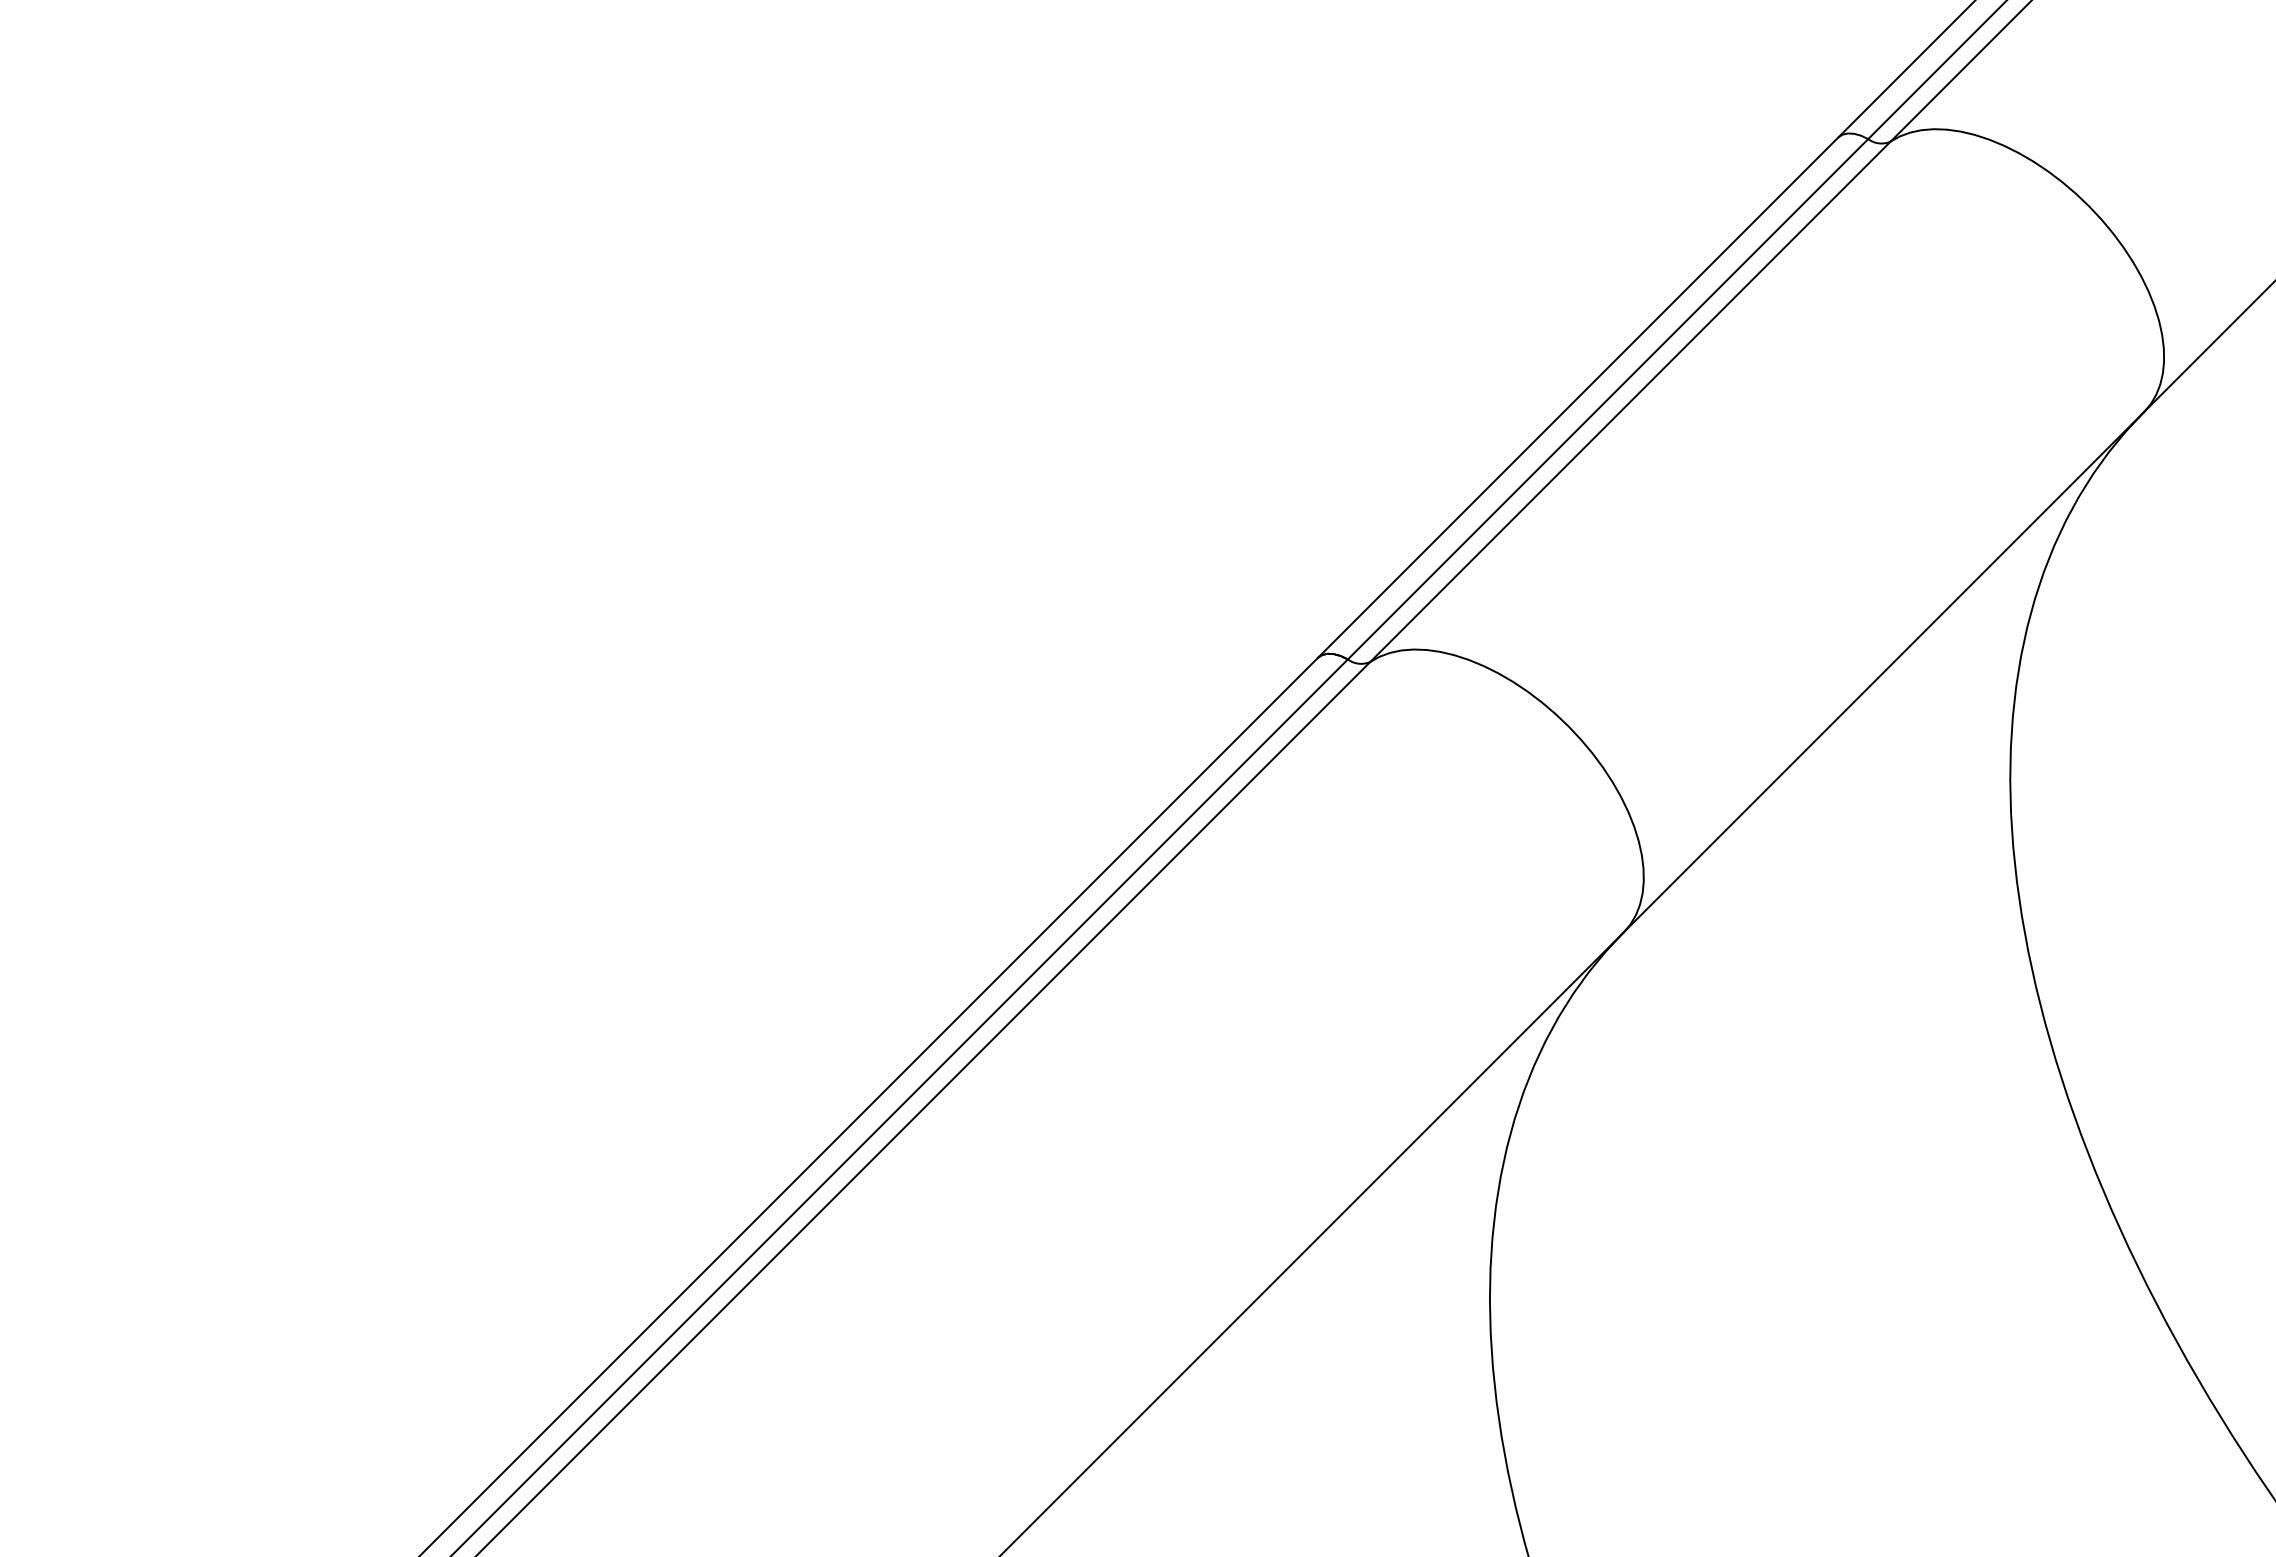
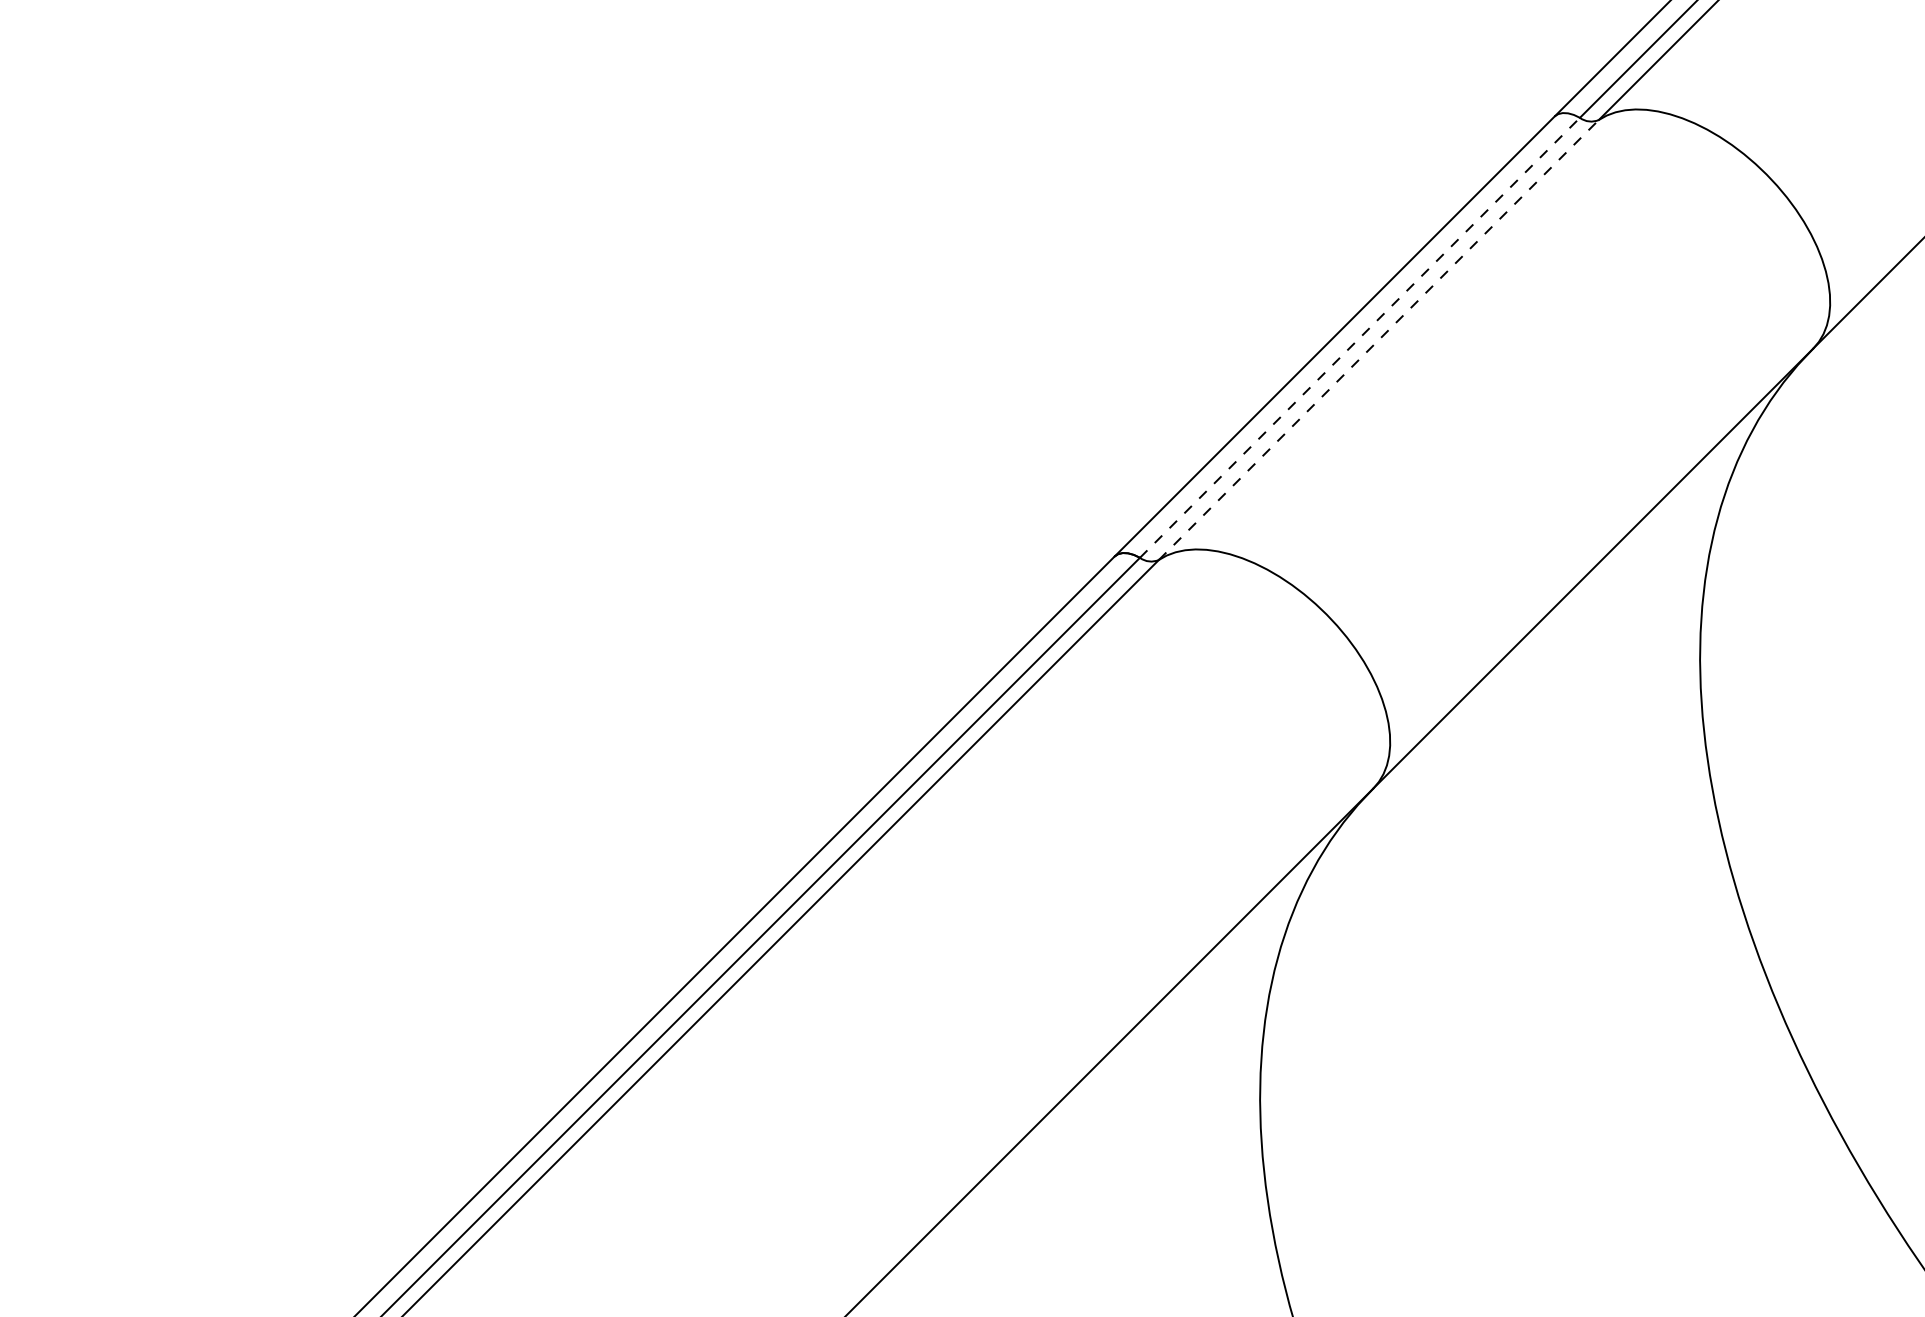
line: (1608, 398) -> (1360, 337), solid -> dashed
line: (1631, 401) -> (1379, 339), solid -> dashed

